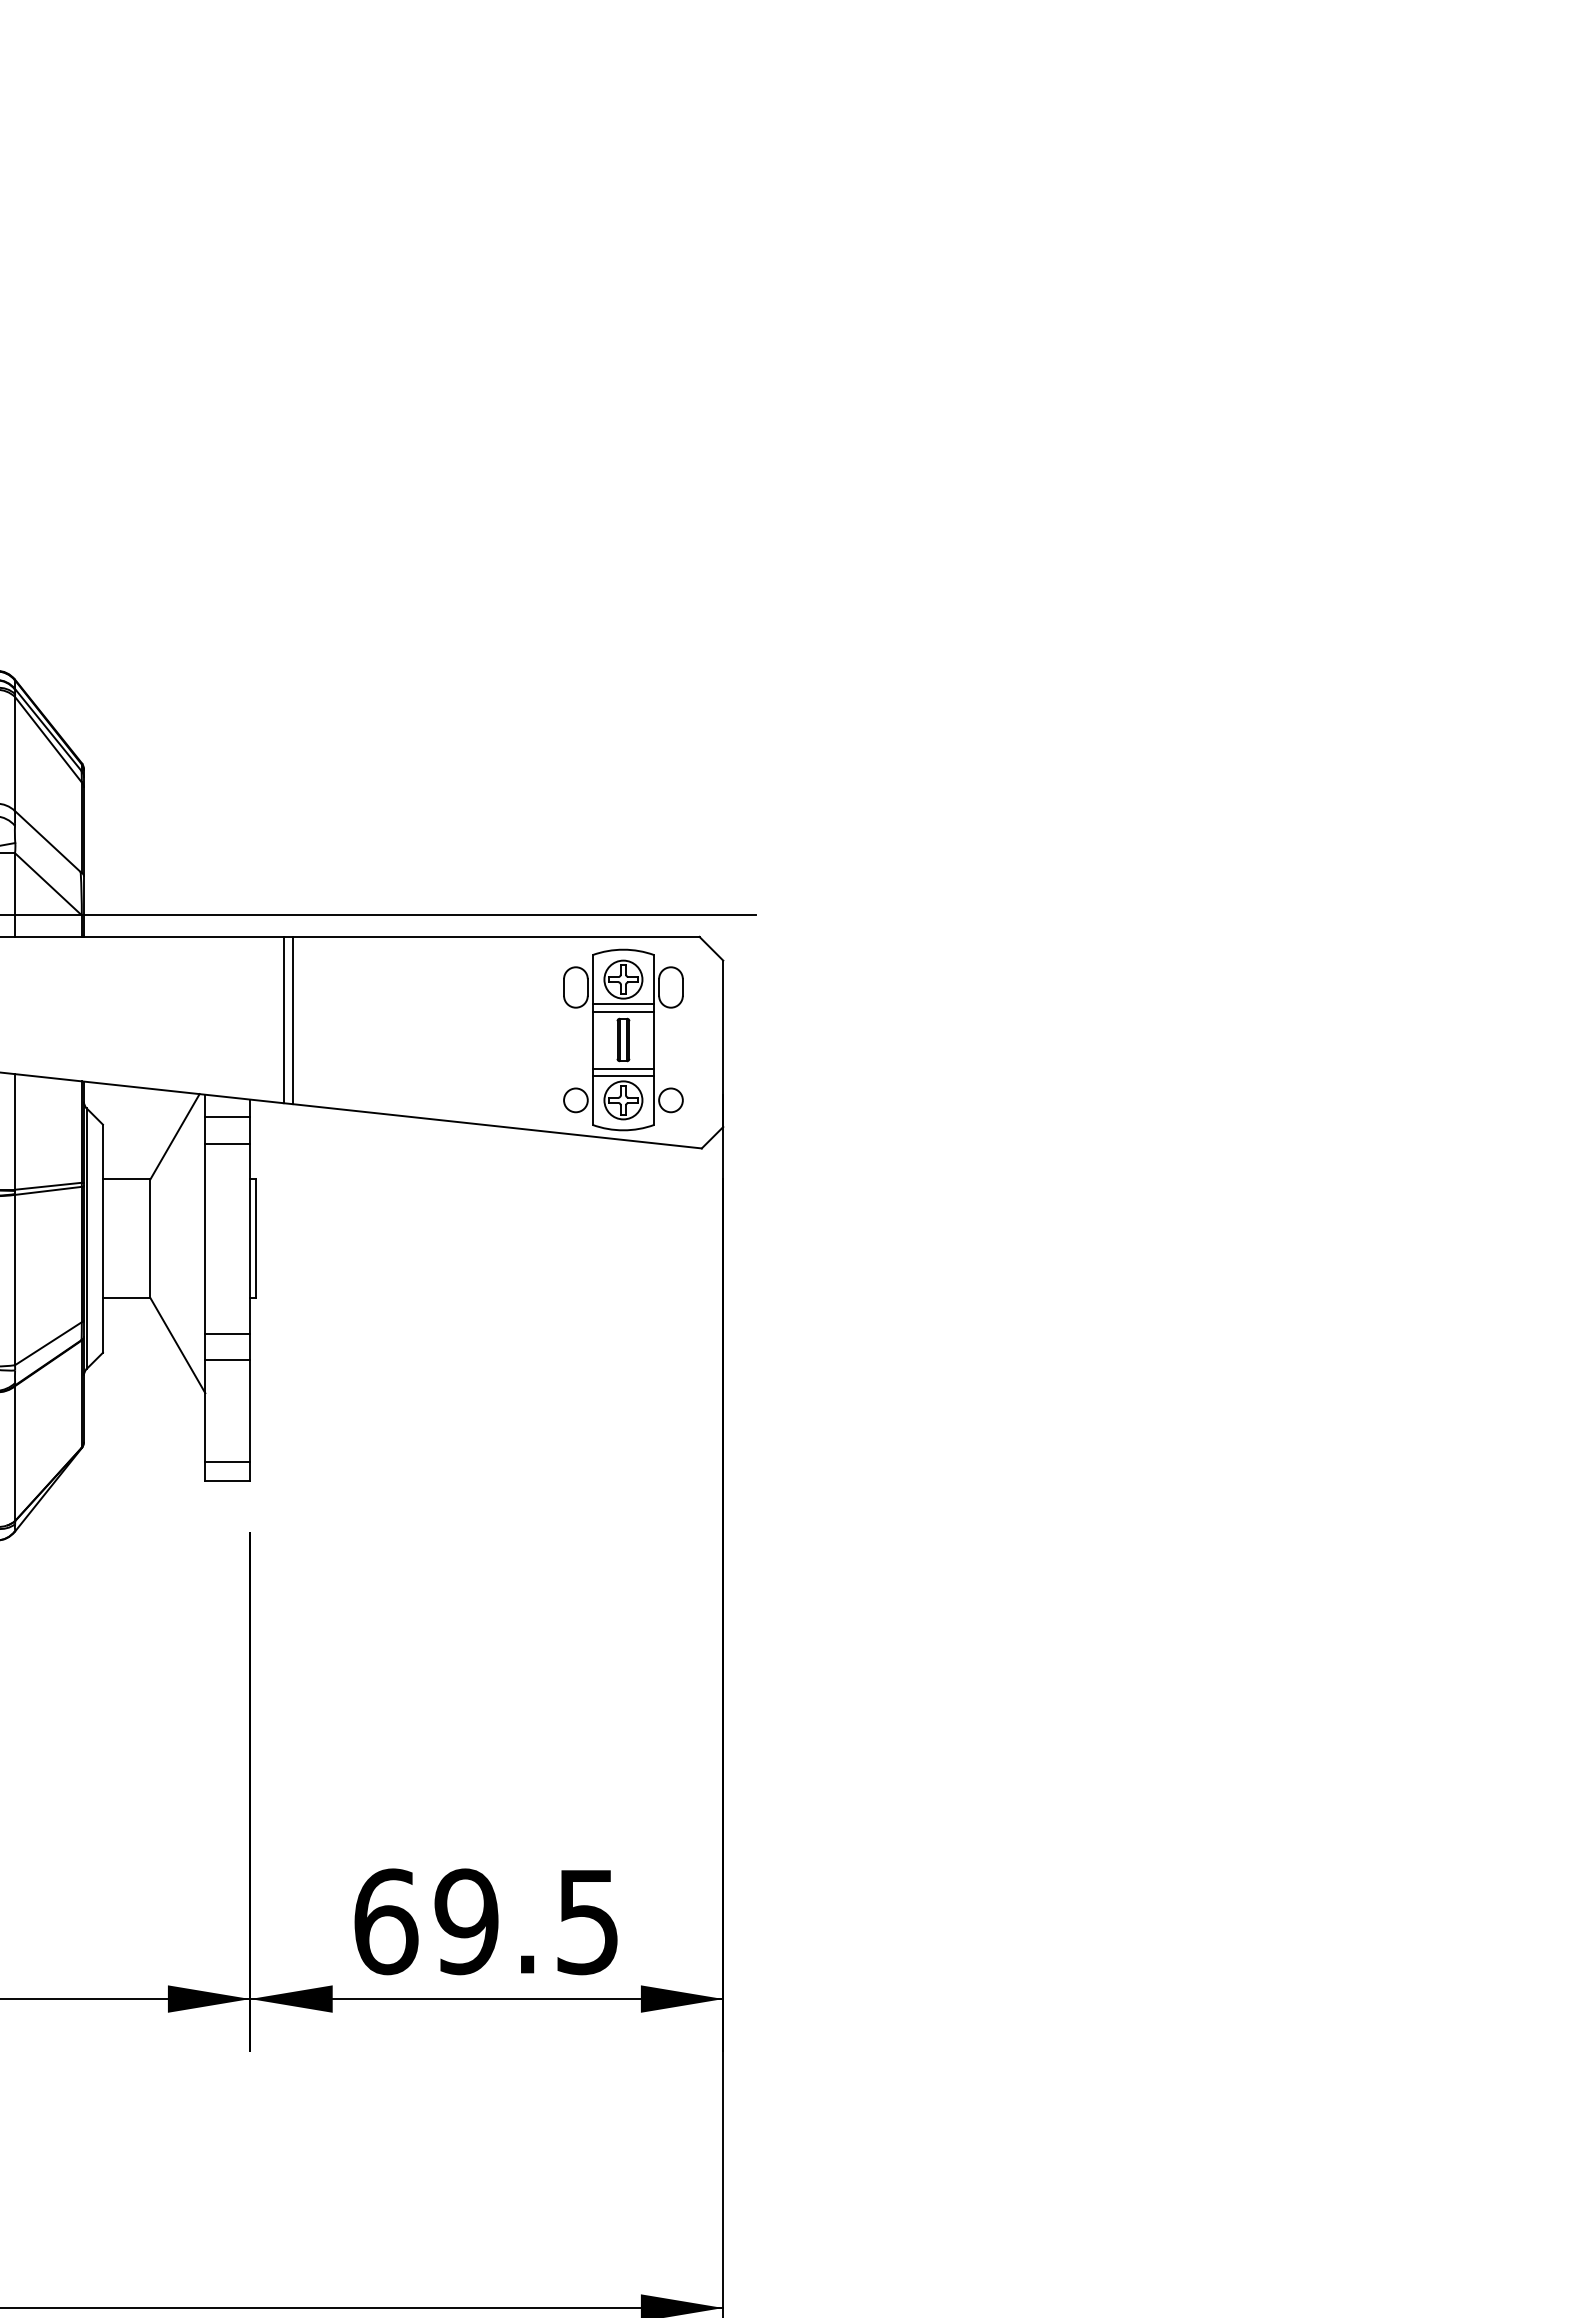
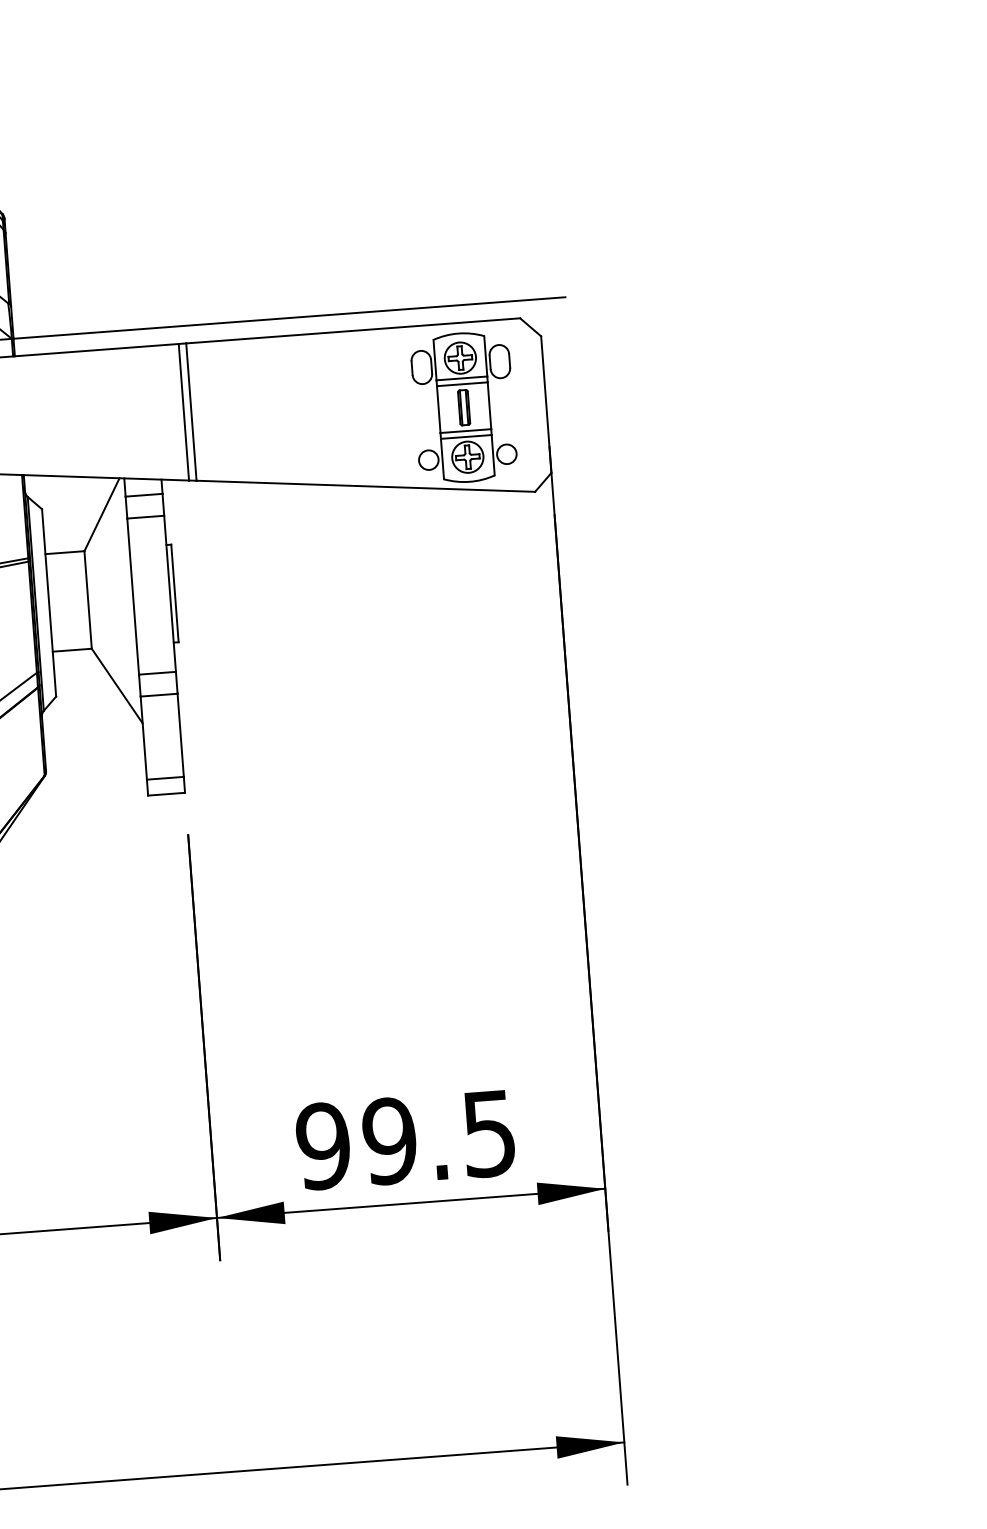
text: (385, 1921) -> (323, 1145), 69.5 -> 99.5

